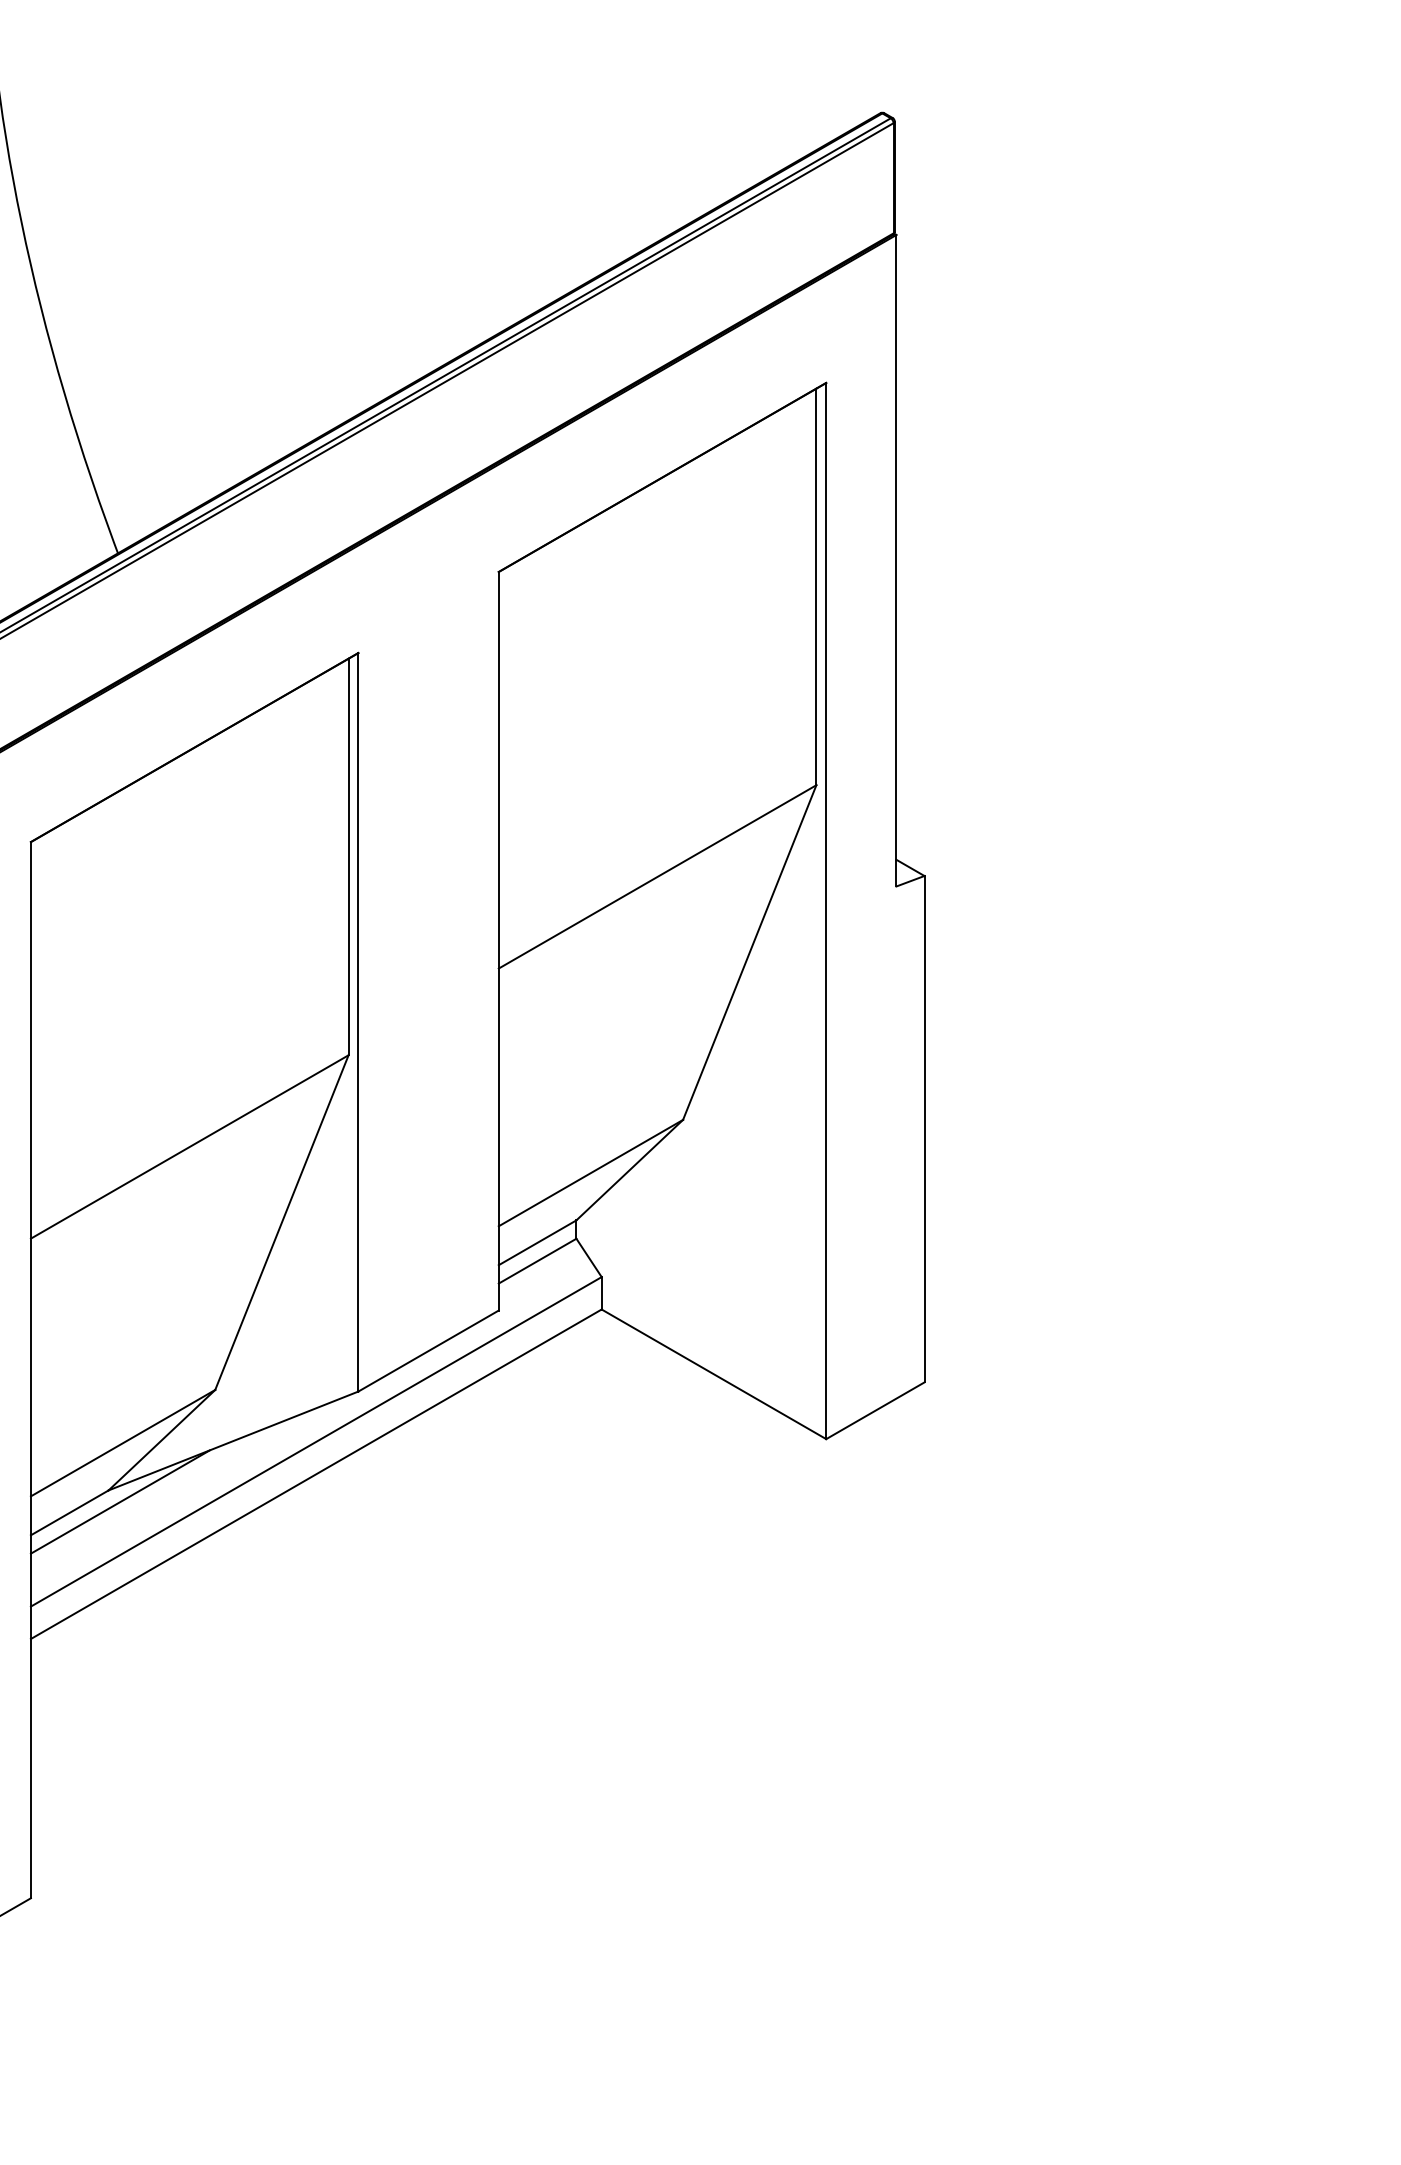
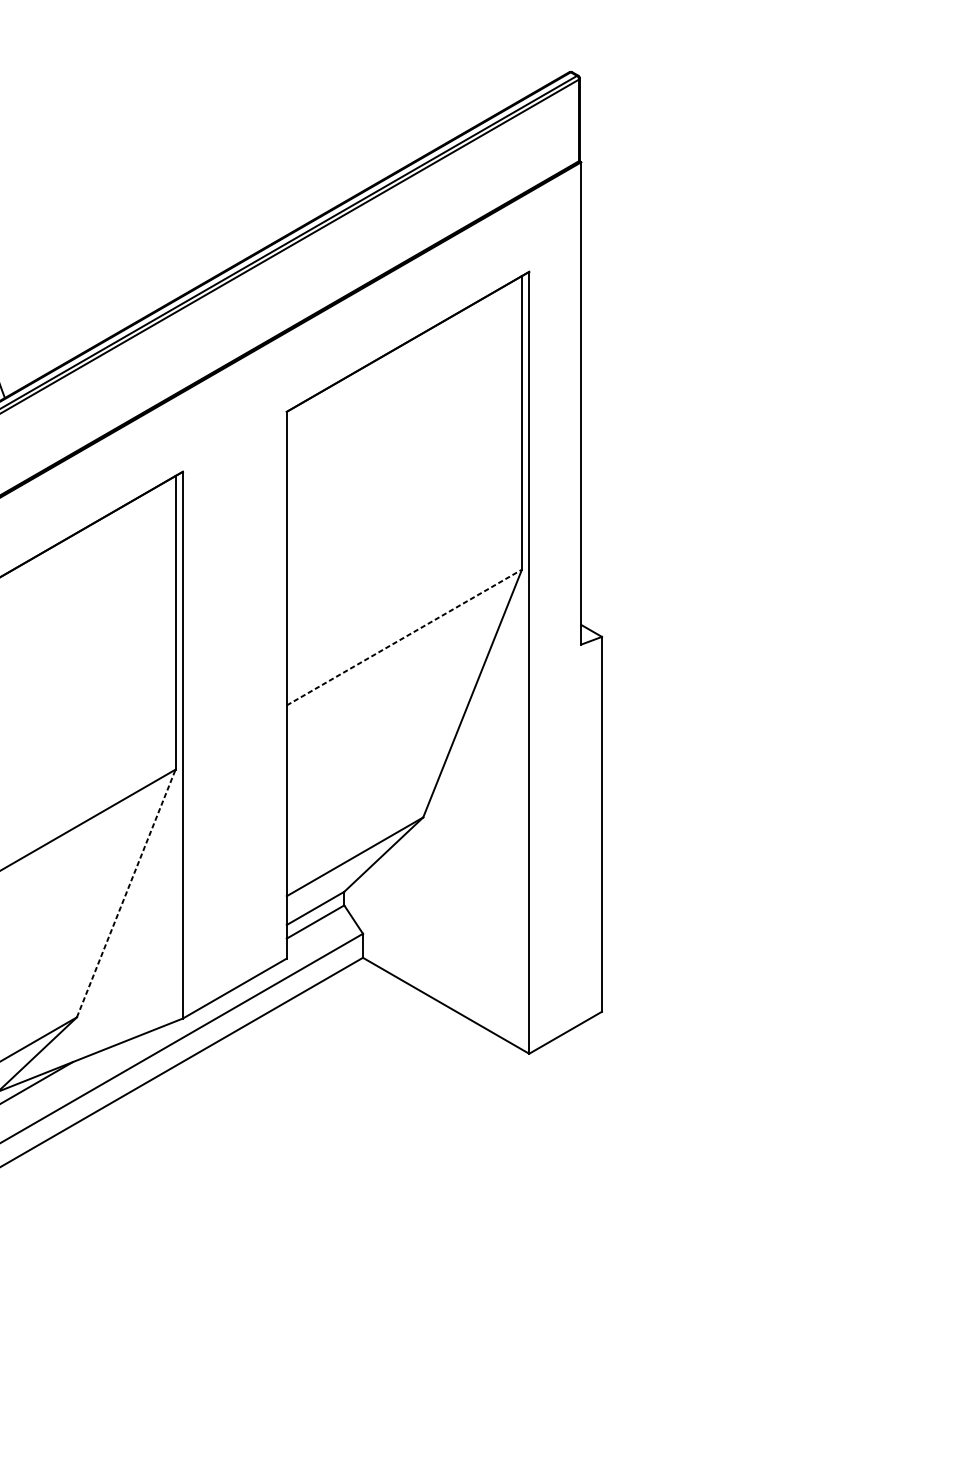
line: (658, 876) -> (405, 637), solid -> dashed
line: (282, 1222) -> (126, 893), solid -> dashed

